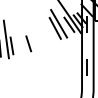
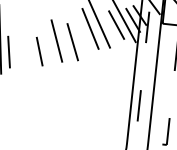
part: (41, 37) -> (63, 42), added

